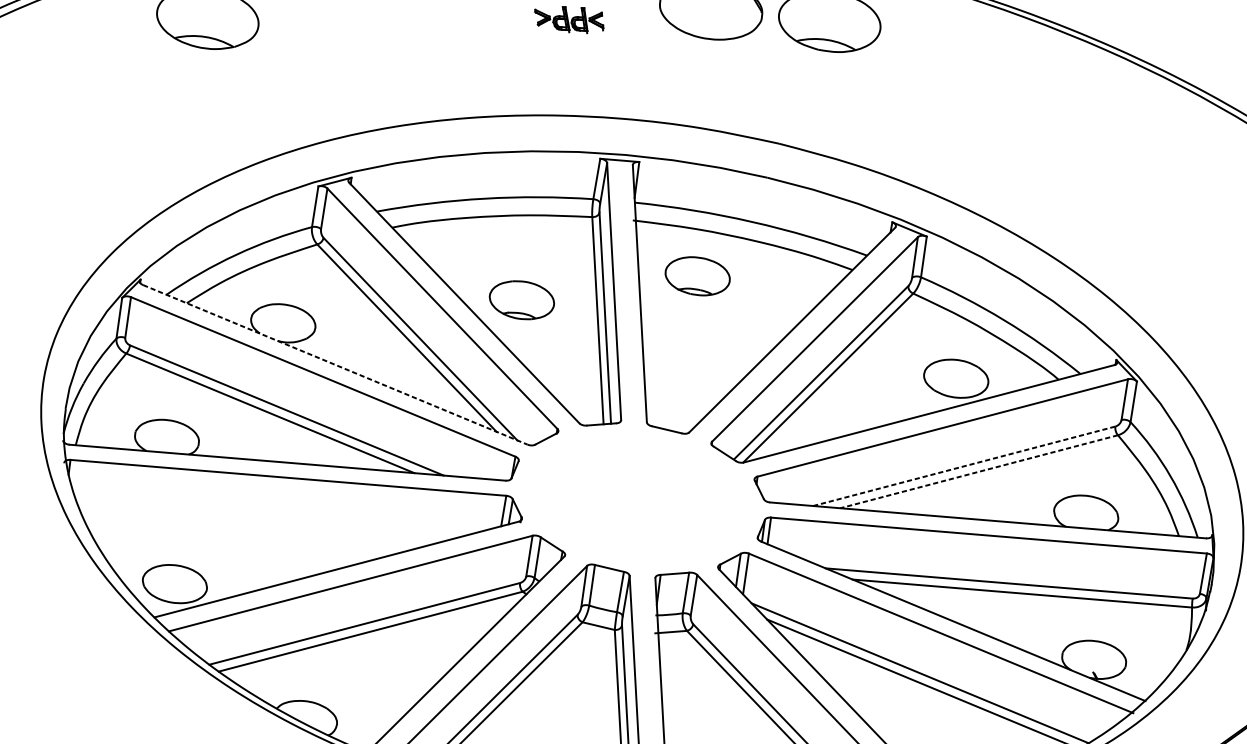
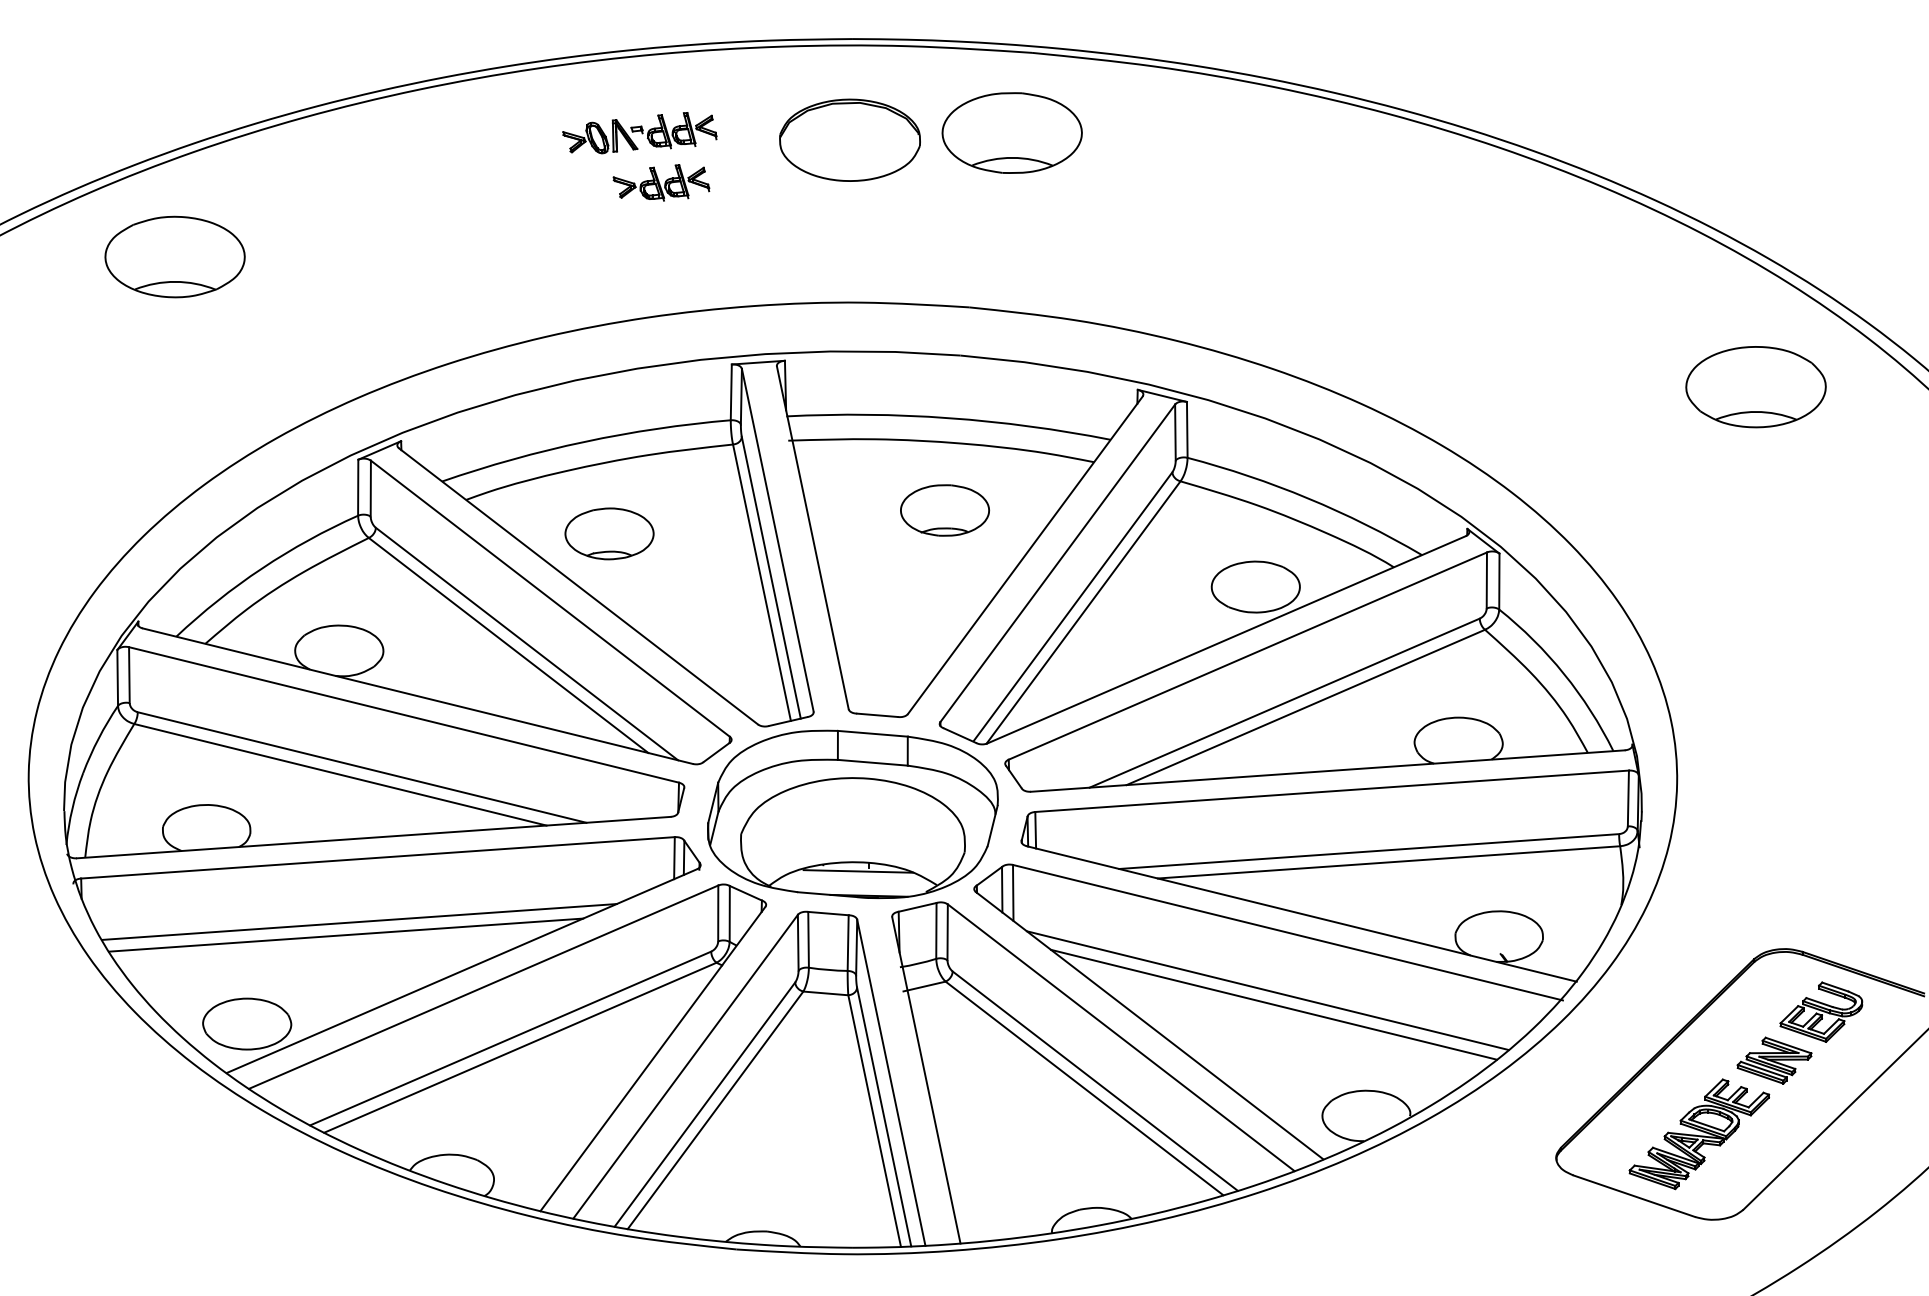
part: (698, 276) -> (945, 510), moved
part: (521, 299) -> (609, 533), moved
line: (335, 365) -> (418, 696), dashed -> solid
line: (964, 466) -> (1284, 703), dashed -> solid
line: (978, 471) -> (1305, 707), dashed -> solid
part: (638, 498) -> (852, 813), added
line: (267, 521) -> (358, 921), added
line: (256, 529) -> (345, 934), added

